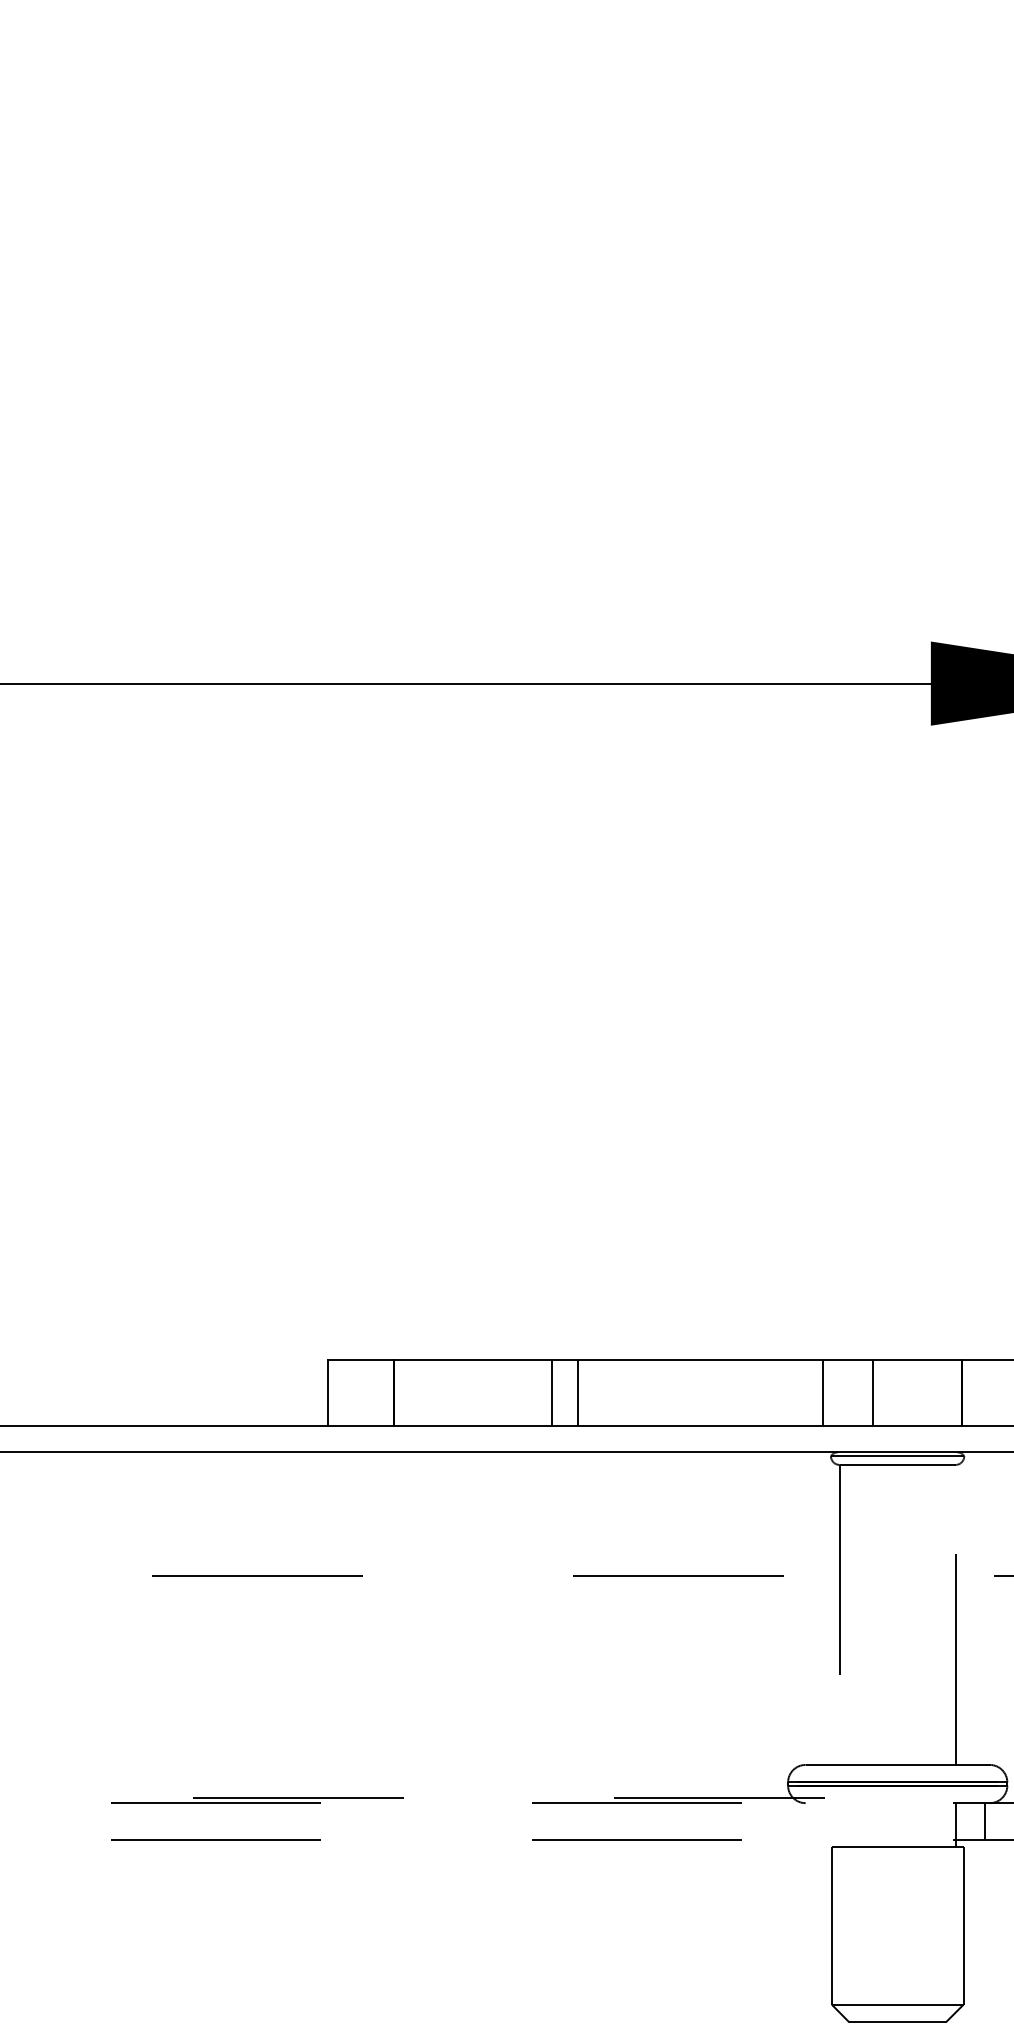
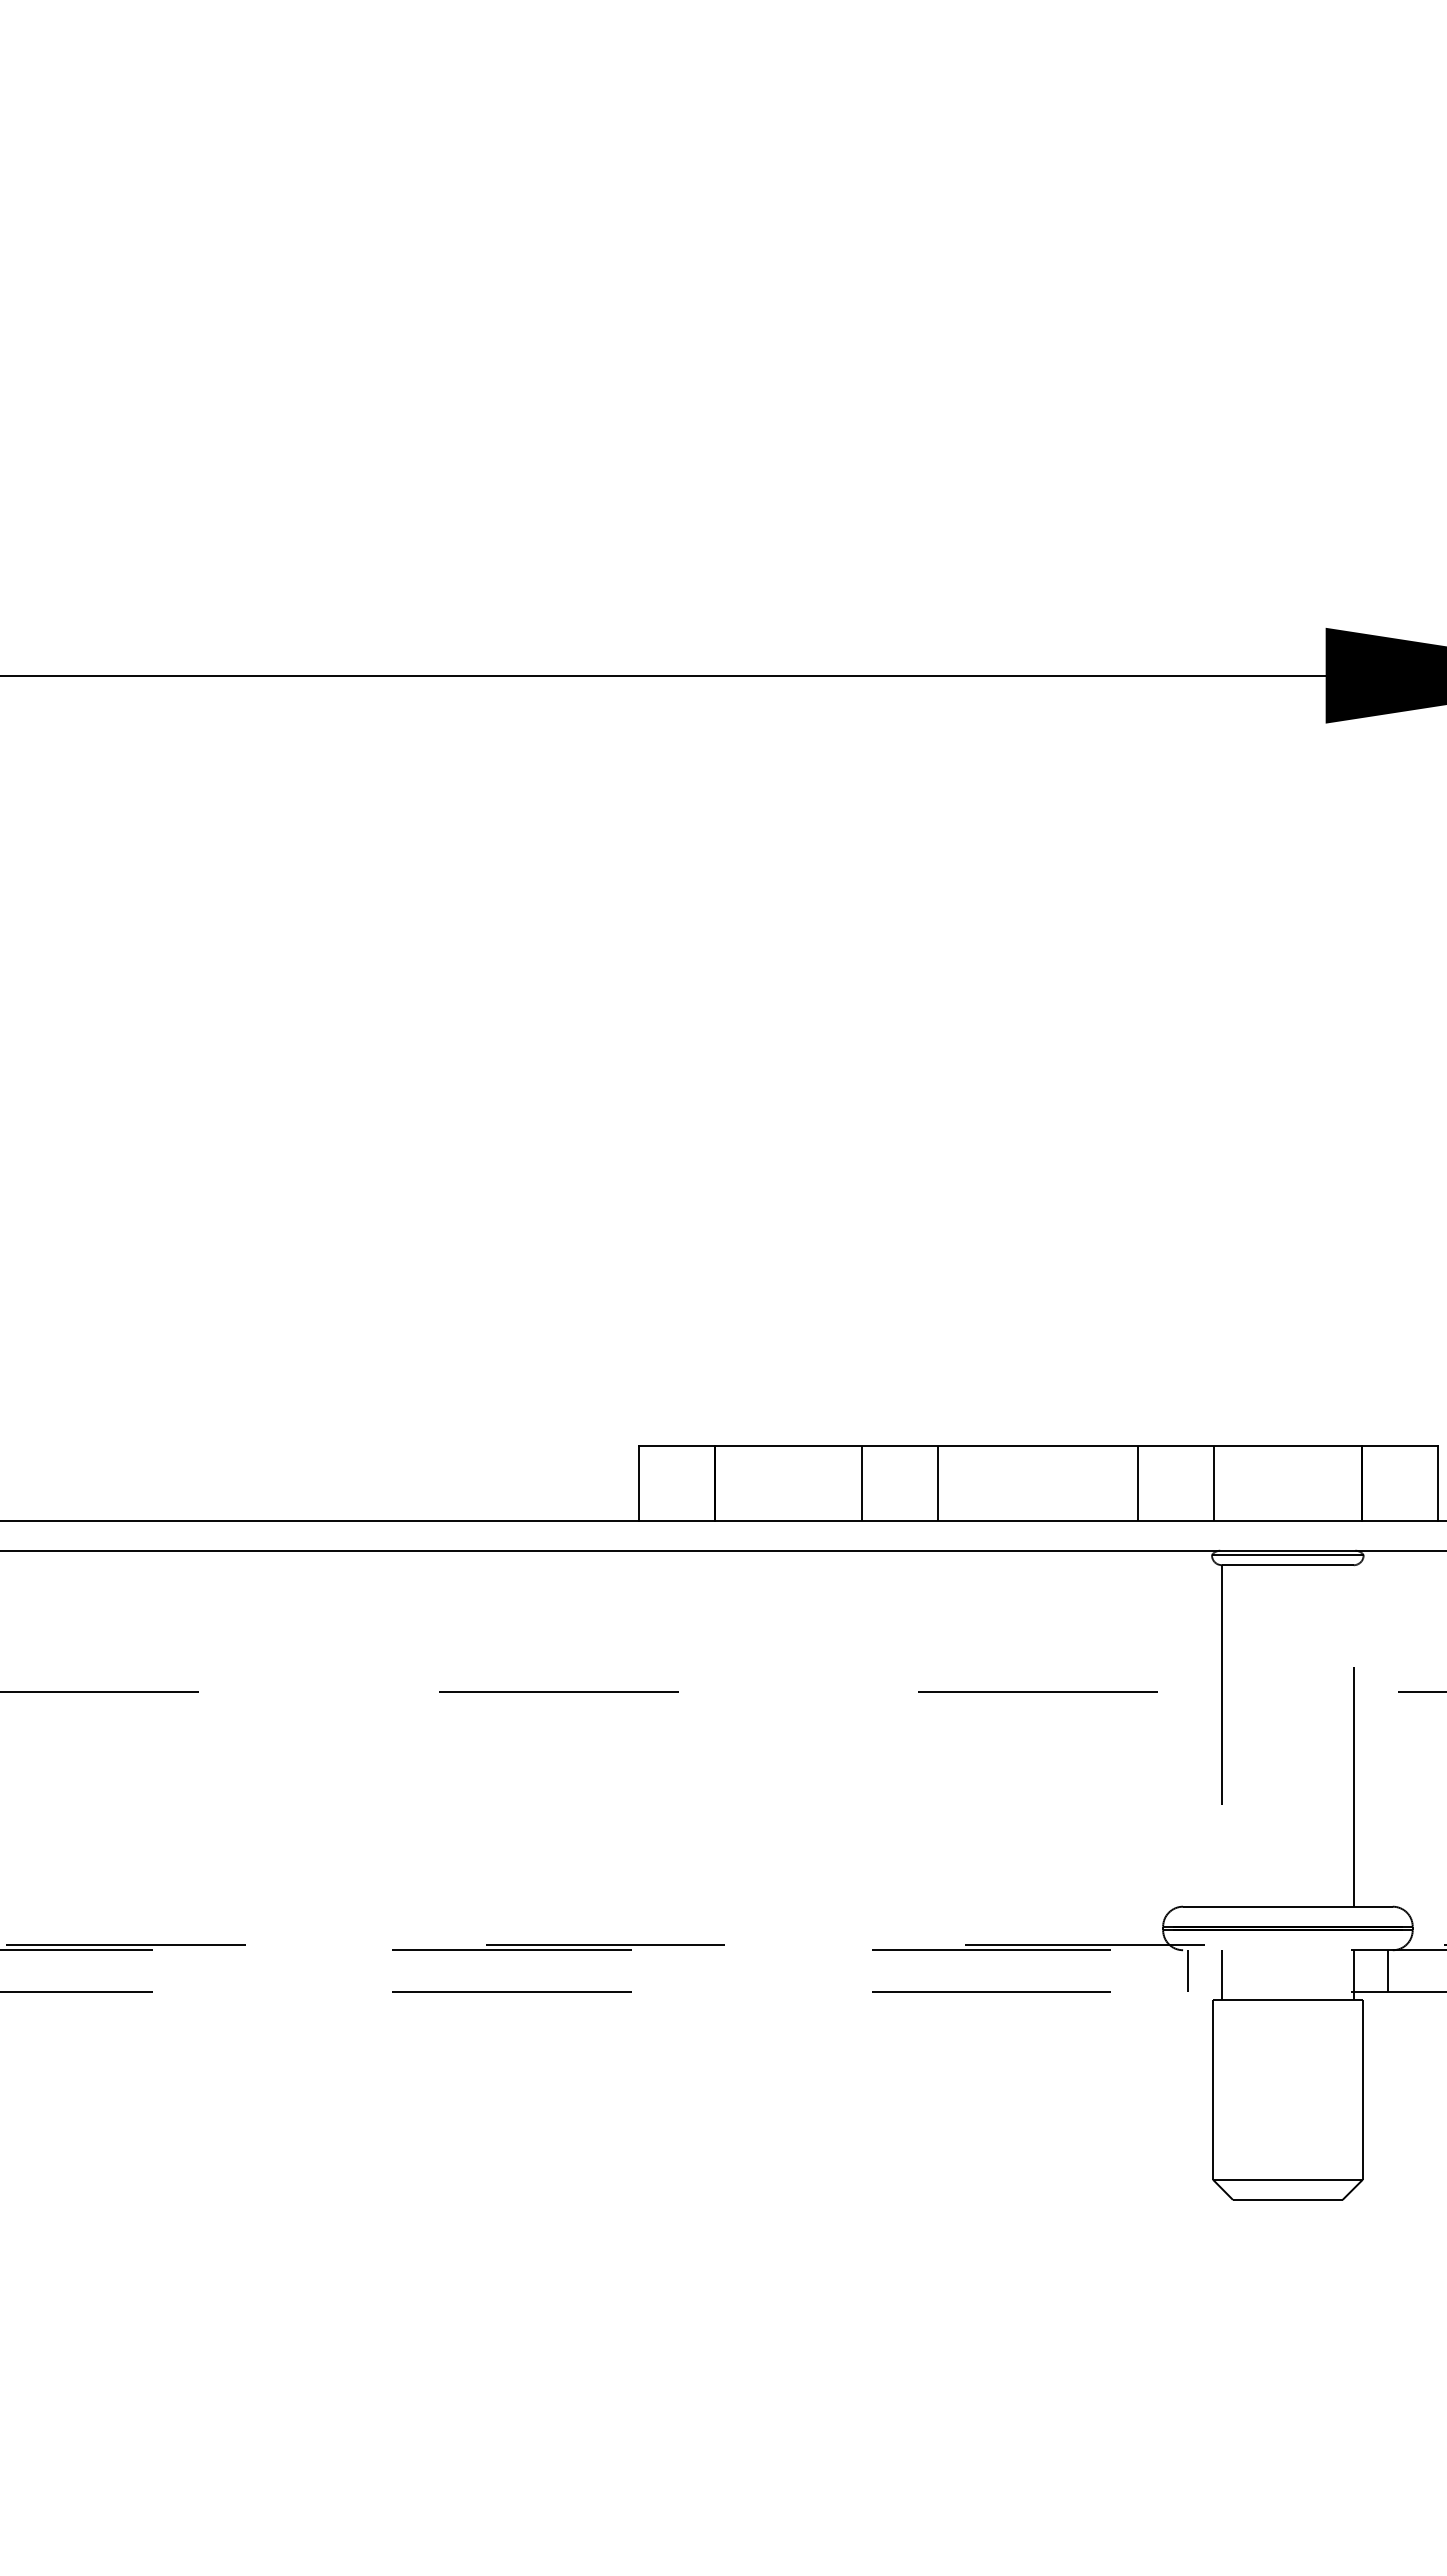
line: (552, 1392) -> (938, 1482), moved
line: (578, 1392) -> (862, 1482), moved
line: (823, 1392) -> (1138, 1482), moved
line: (873, 1392) -> (1214, 1482), moved
line: (809, 1820) -> (1187, 1970), added
line: (839, 1825) -> (1221, 1975), added

